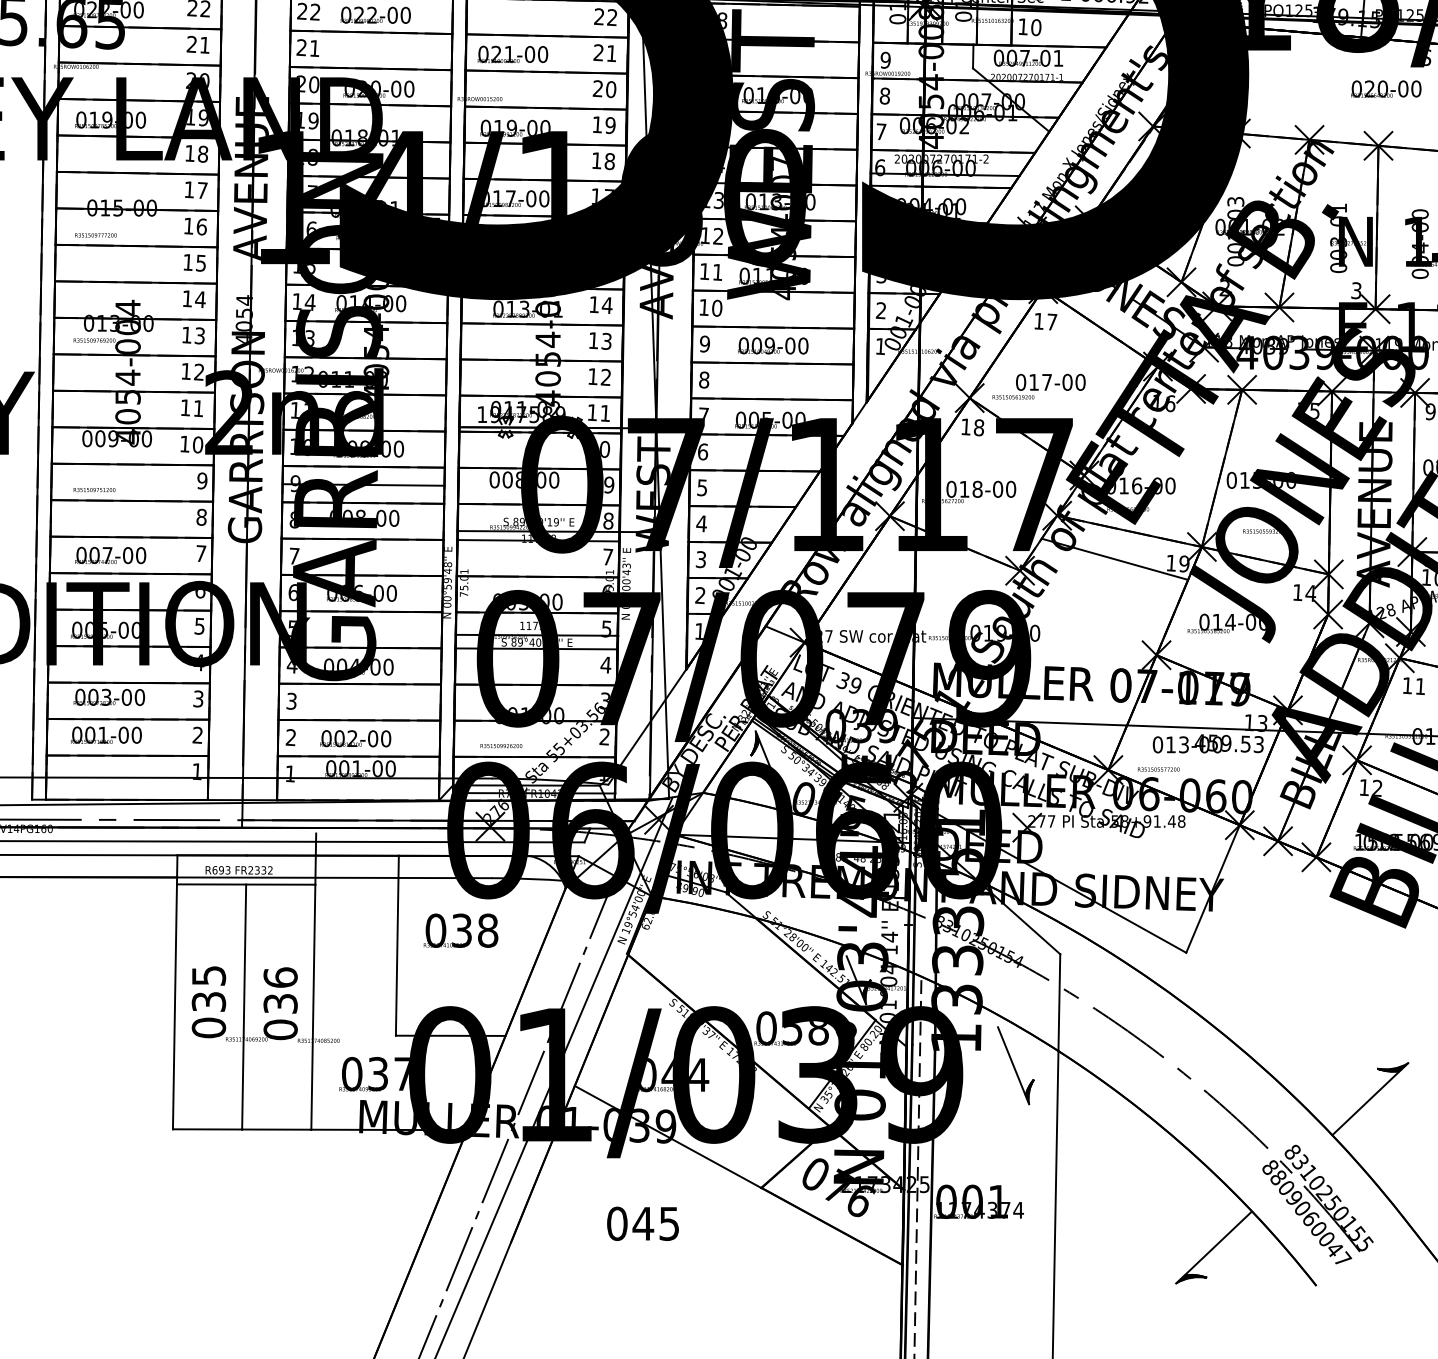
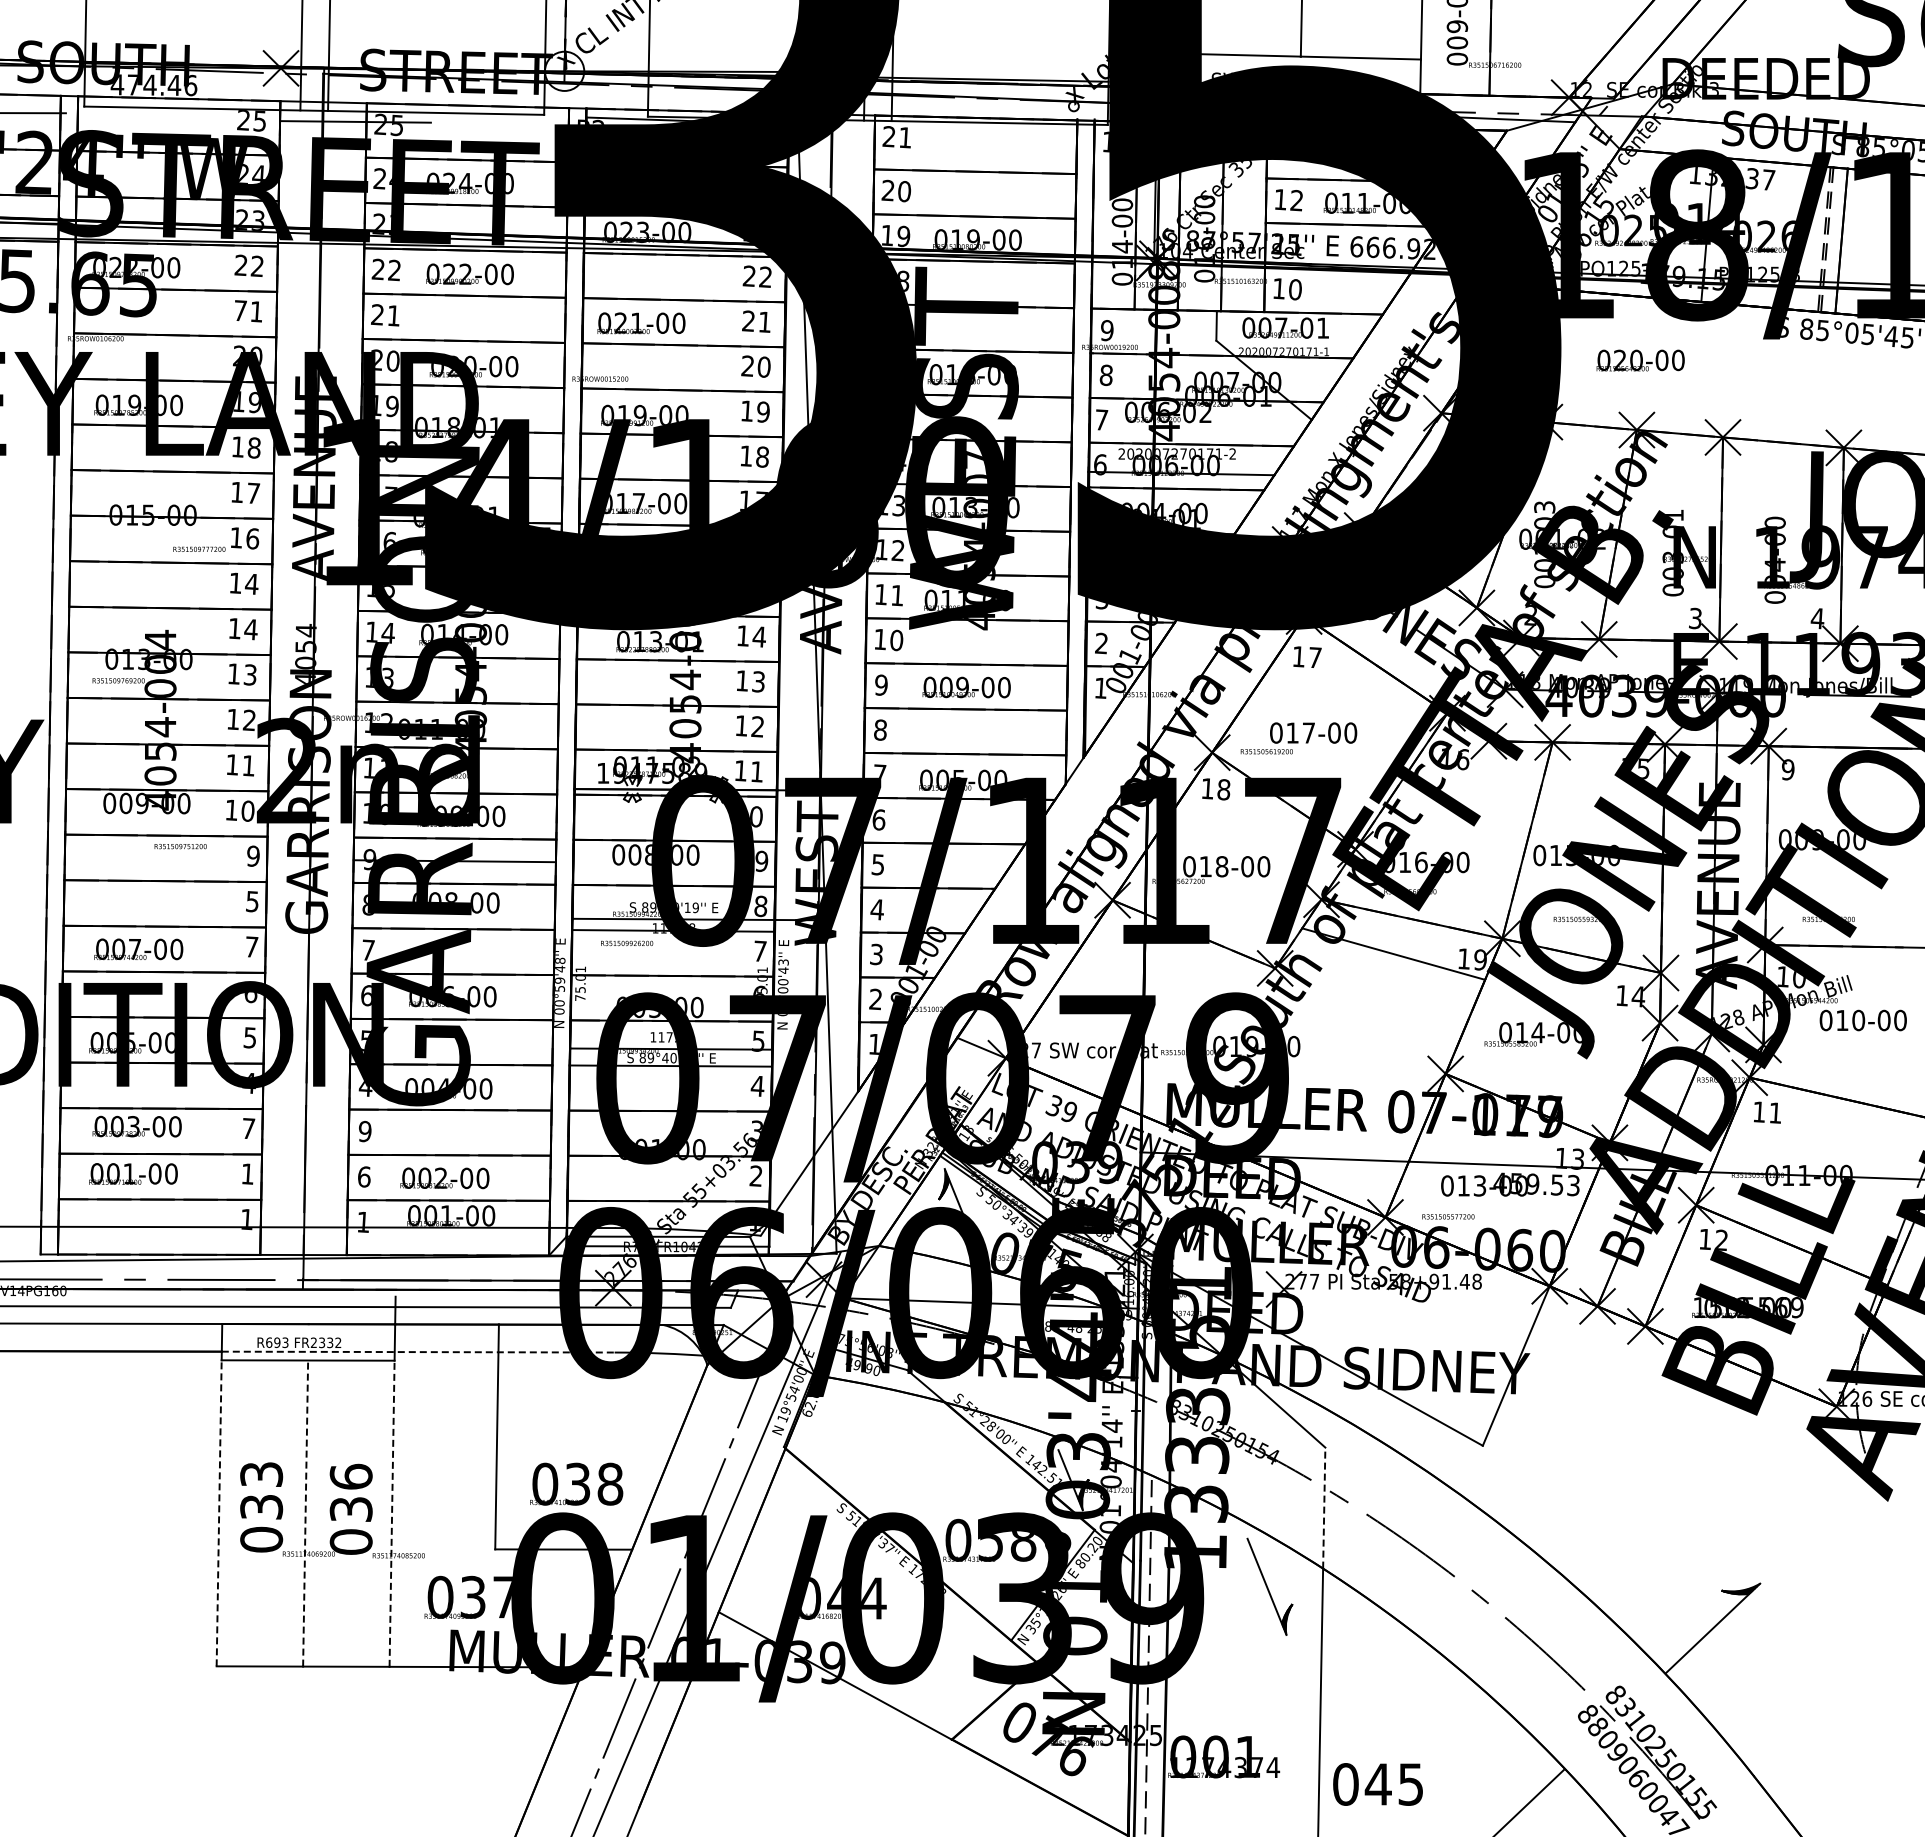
text: (192, 44) -> (240, 310), 21 -> 71
text: (1386, 89) -> (1640, 360), moved
text: (96, 234) -> (199, 548), moved
text: (200, 262) -> (251, 583), 15 -> 14
text: (94, 489) -> (180, 846), moved
text: (201, 517) -> (252, 901), 8 -> 5
text: (198, 698) -> (248, 1128), 3 -> 7
text: (291, 701) -> (364, 1131), 3 -> 9
text: (197, 734) -> (247, 1173), 2 -> 1
text: (290, 737) -> (363, 1176), 2 -> 6
text: (501, 746) -> (627, 943), moved
line: (334, 878) -> (418, 1352), solid -> dashed
text: (460, 930) -> (576, 1483), moved
text: (208, 975) -> (261, 1474), 035 -> 033
line: (1059, 1002) -> (1324, 1508), solid -> dashed
line: (175, 1006) -> (219, 1512), solid -> dashed
line: (244, 1006) -> (305, 1513), solid -> dashed
line: (313, 1006) -> (392, 1513), solid -> dashed
text: (642, 1223) -> (1377, 1784), moved

